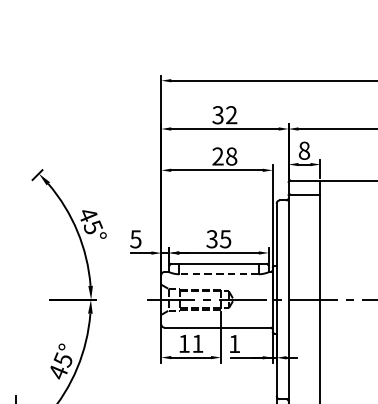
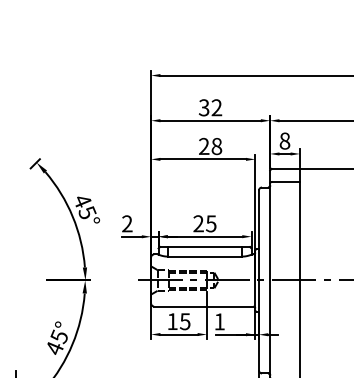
text: (136, 238) -> (127, 223), 5 -> 2
text: (211, 238) -> (198, 223), 35 -> 25
line: (218, 274) -> (204, 256), dashed -> solid
text: (198, 343) -> (185, 321), 11 -> 15

